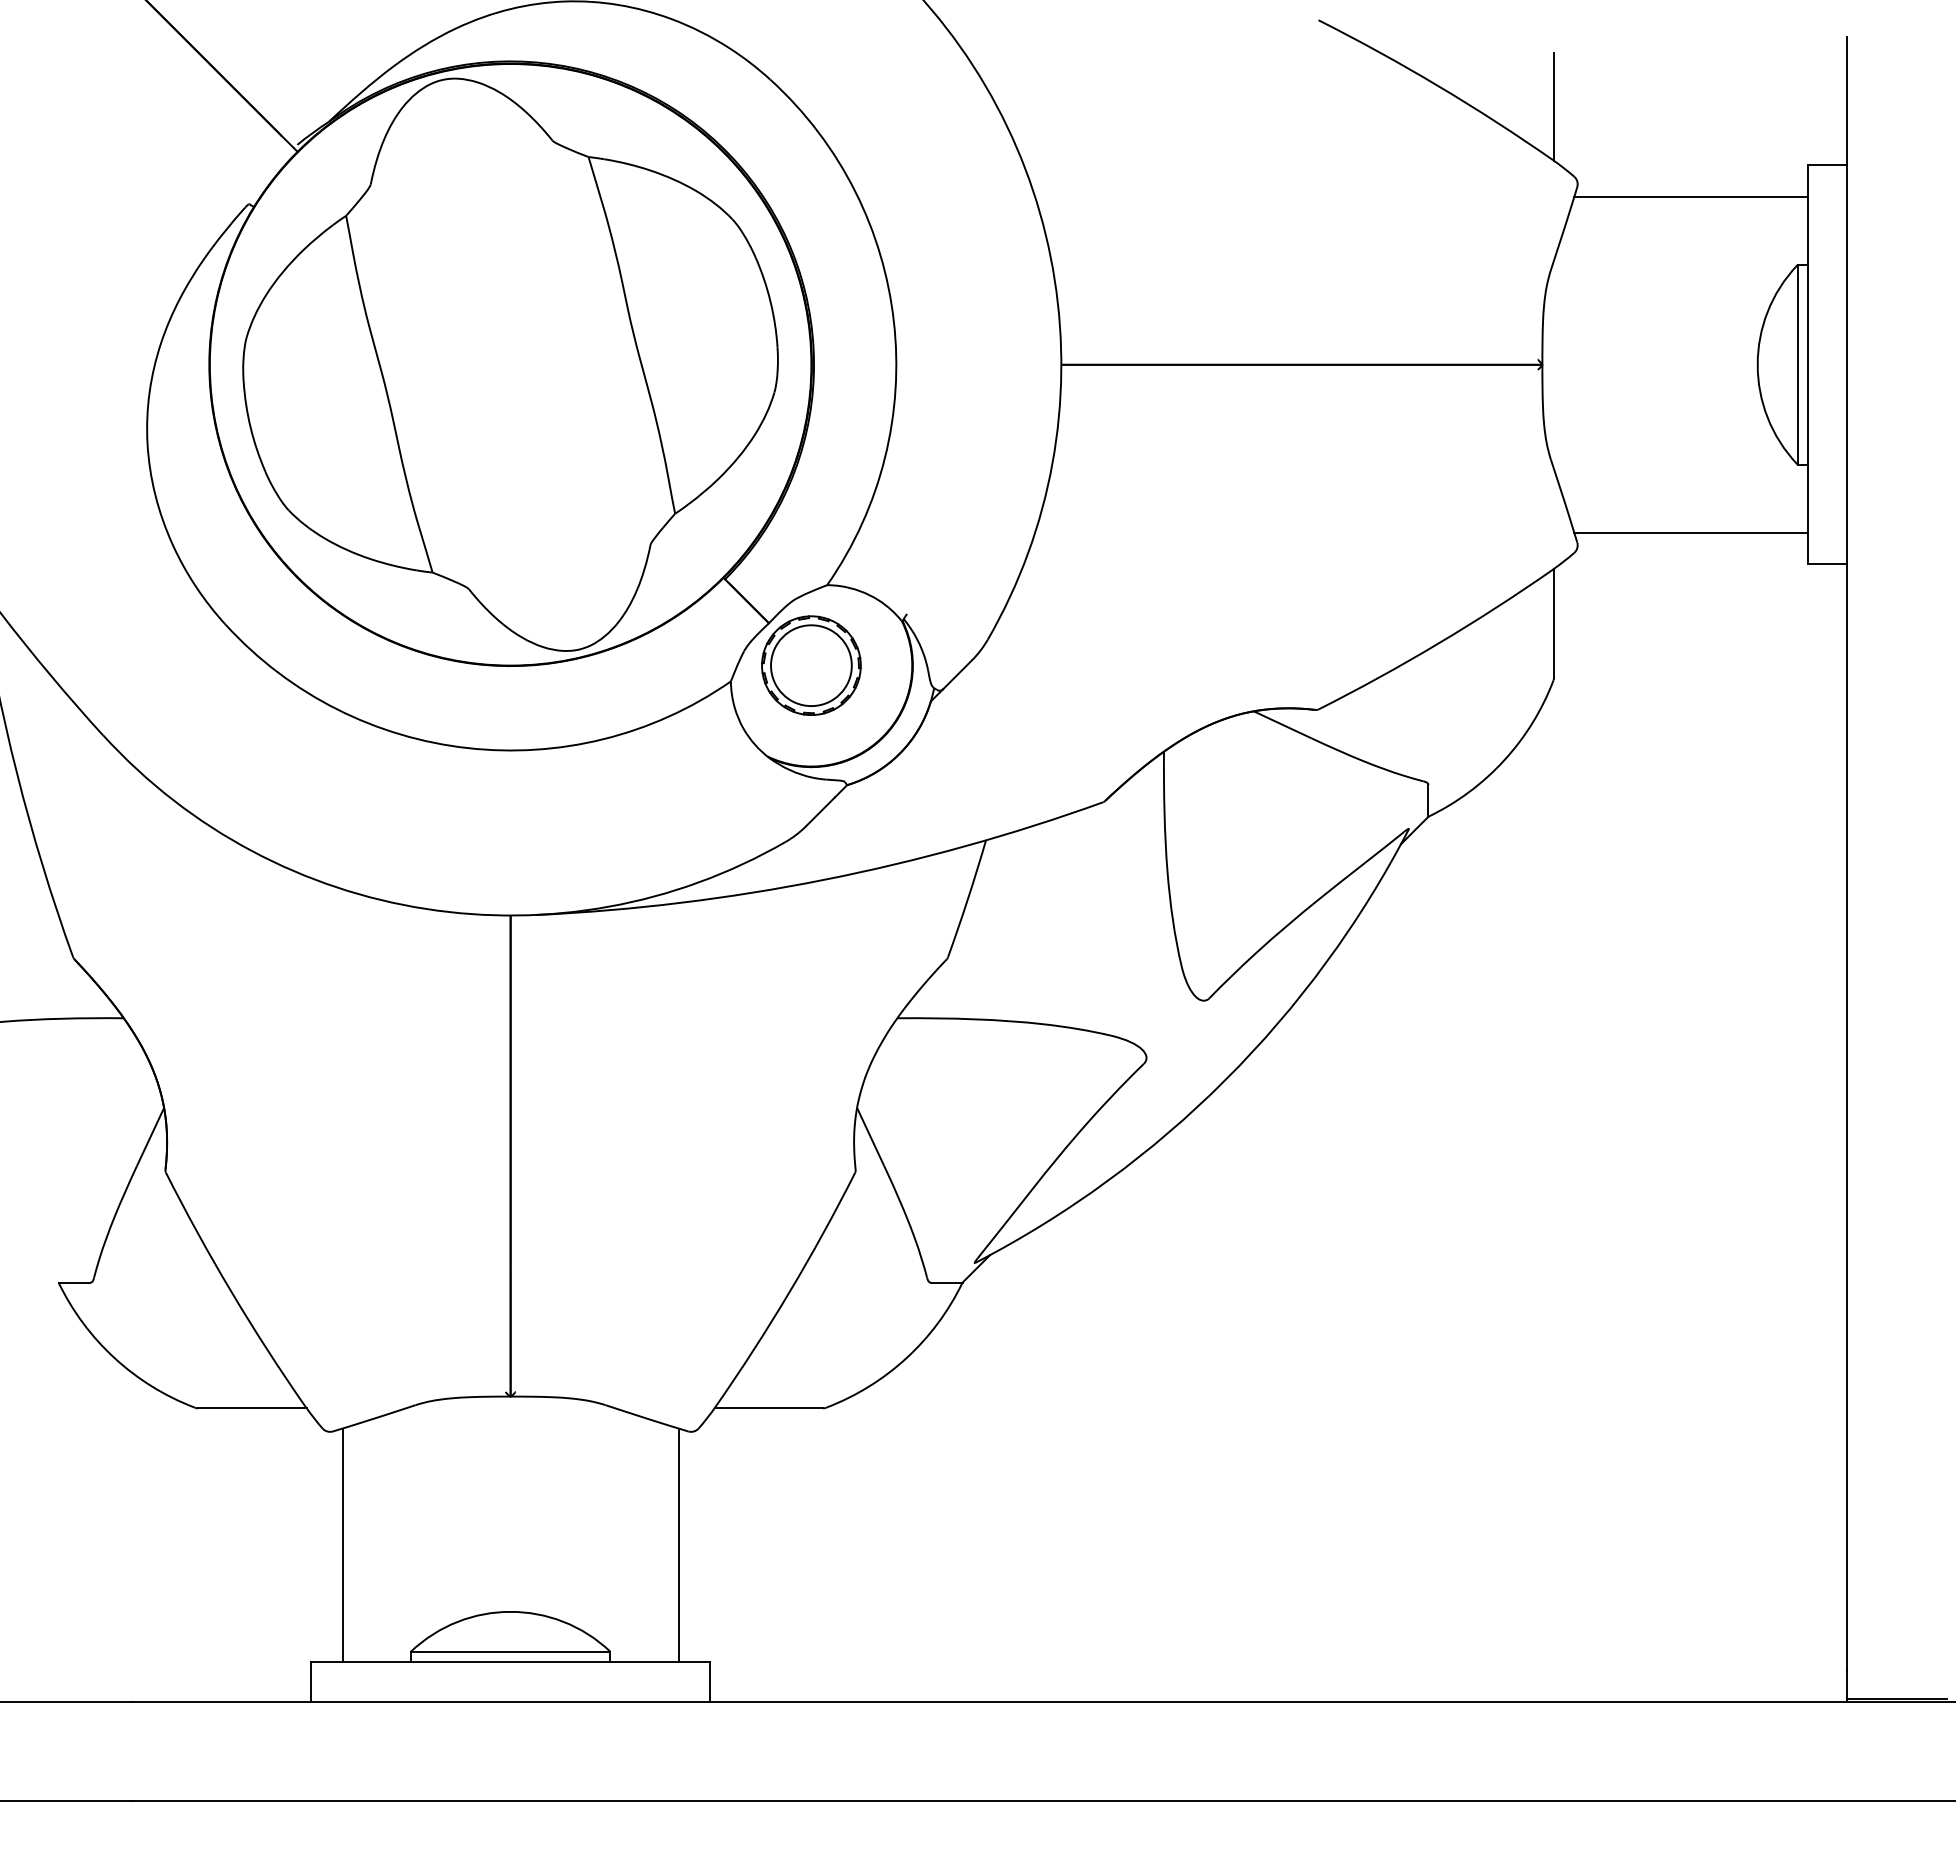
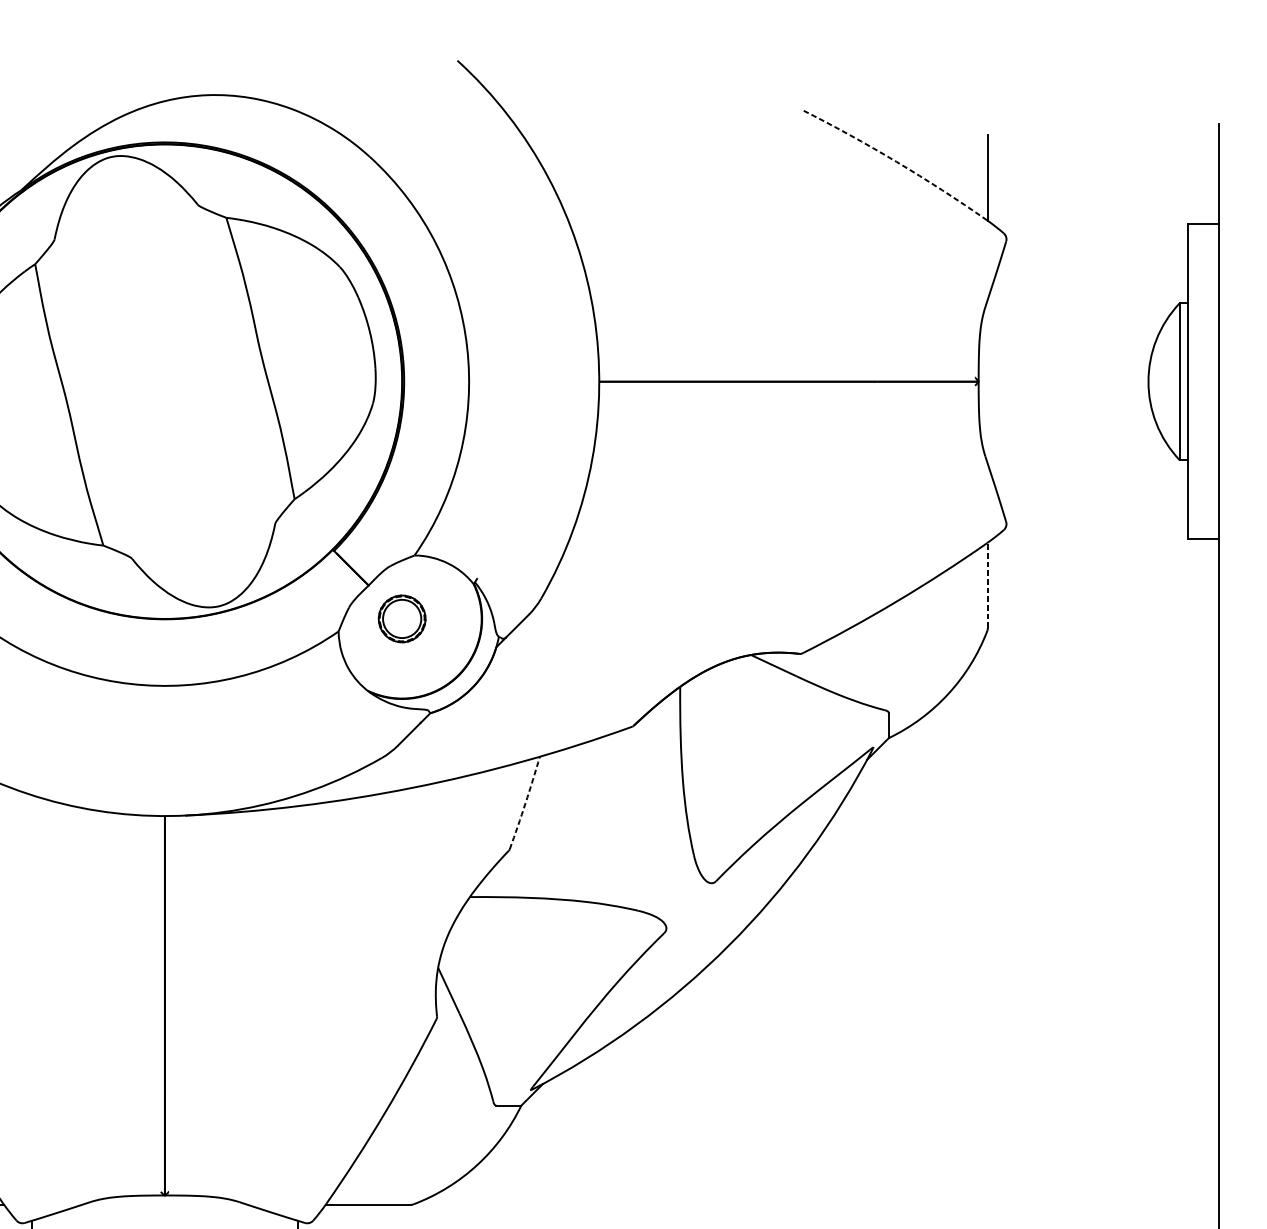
arc: (1438, 86) -> (896, 162), solid -> dashed
line: (1690, 196) -> (1095, 248), removed
line: (1690, 532) -> (1095, 513), removed
line: (1554, 622) -> (988, 584), solid -> dashed
part: (811, 665) -> (402, 618), size x0.6
arc: (967, 899) -> (525, 803), solid -> dashed

